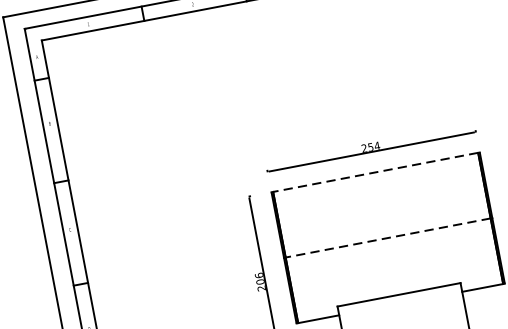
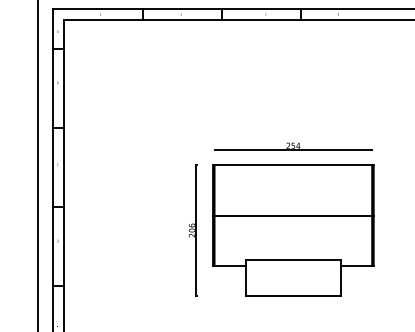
line: (374, 172) -> (292, 165), dashed -> solid
line: (386, 237) -> (292, 215), dashed -> solid

